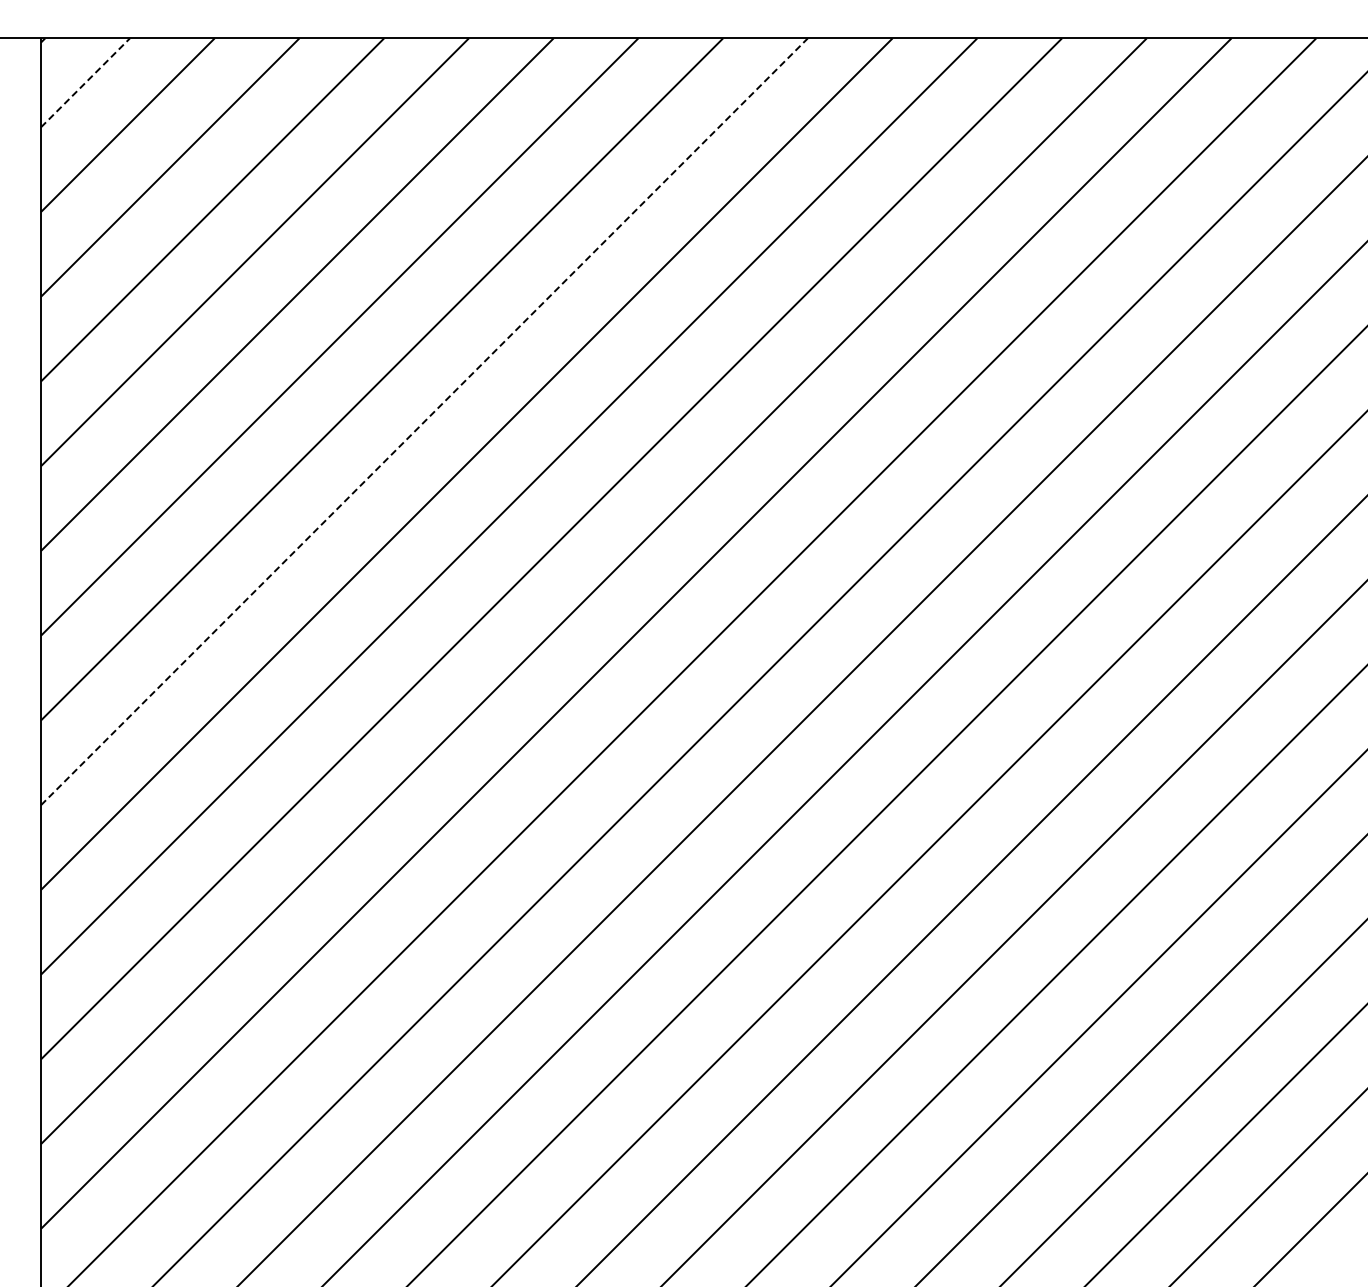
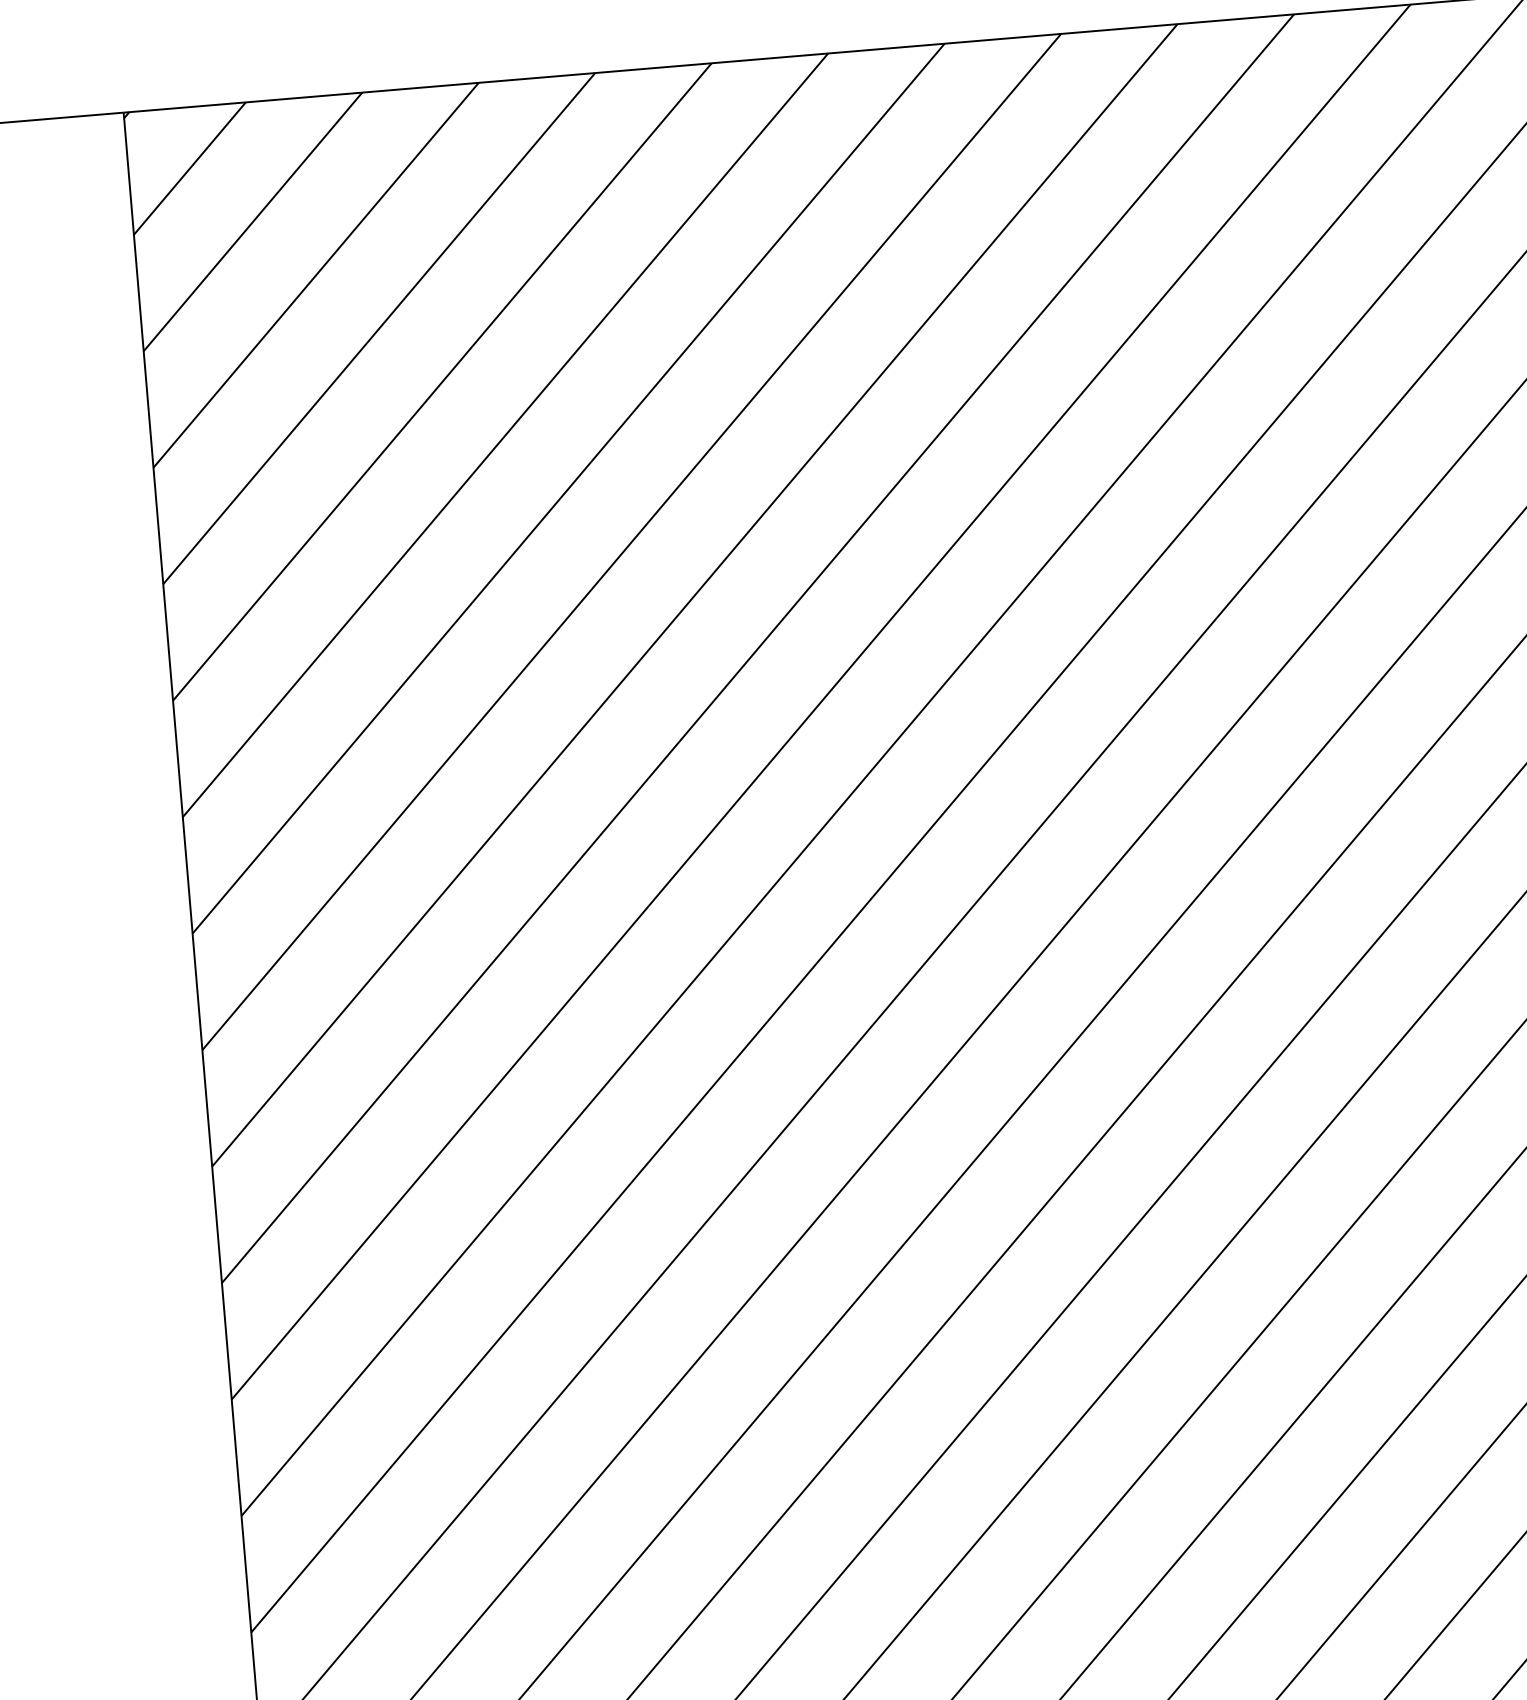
line: (85, 82) -> (189, 168), dashed -> solid
line: (424, 421) -> (694, 594), dashed -> solid

